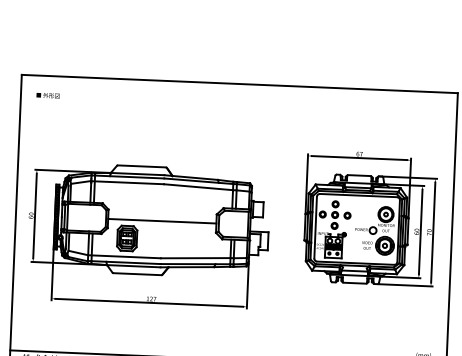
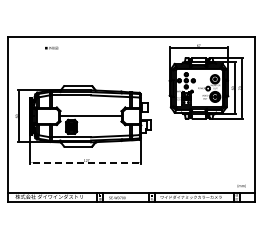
text: (47, 94) -> (51, 47), moved
part: (368, 217) -> (205, 81), moved
line: (150, 302) -> (86, 162), solid -> dashed

